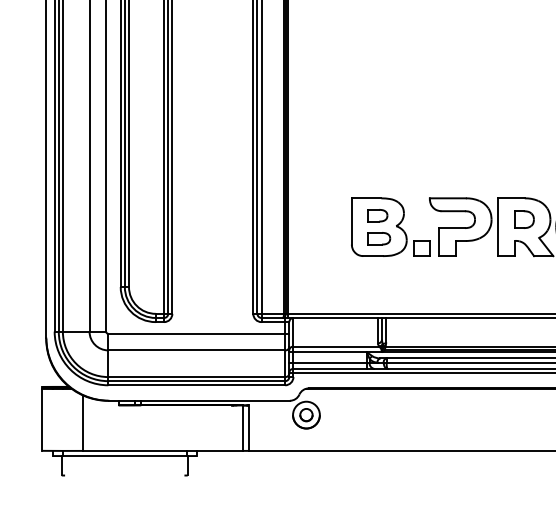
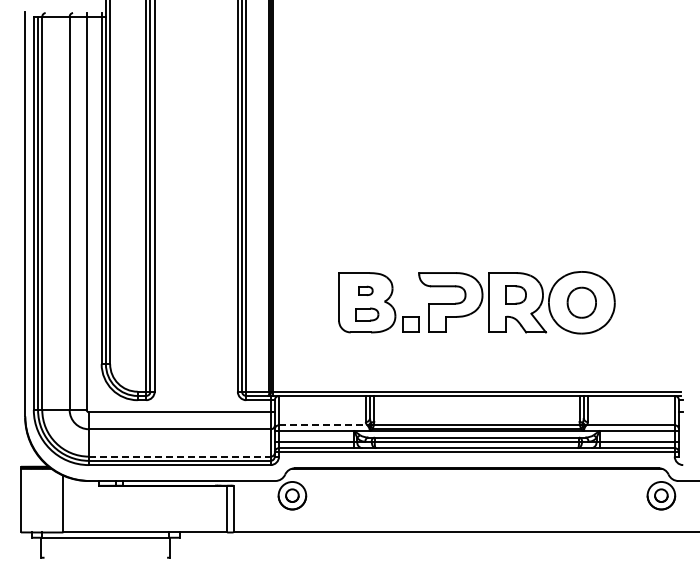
part: (377, 215) -> (365, 290), size x0.7
line: (336, 346) -> (323, 425), solid -> dashed
line: (196, 376) -> (179, 456), solid -> dashed

